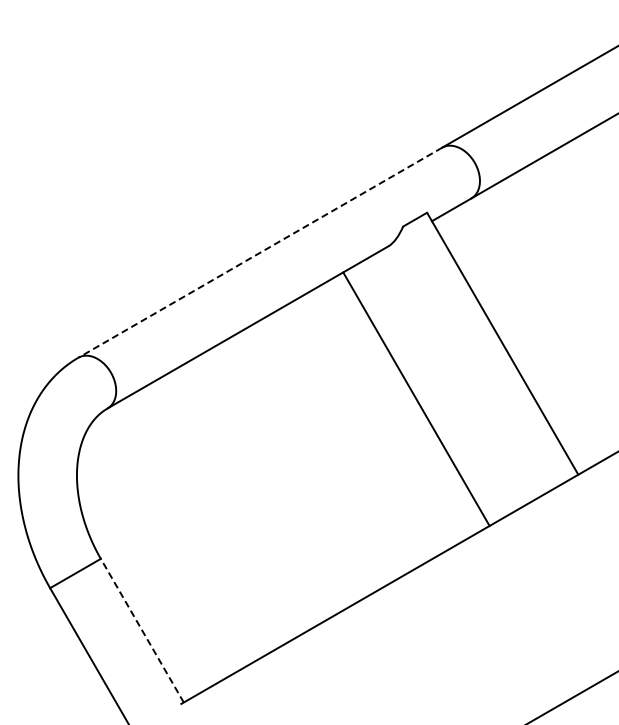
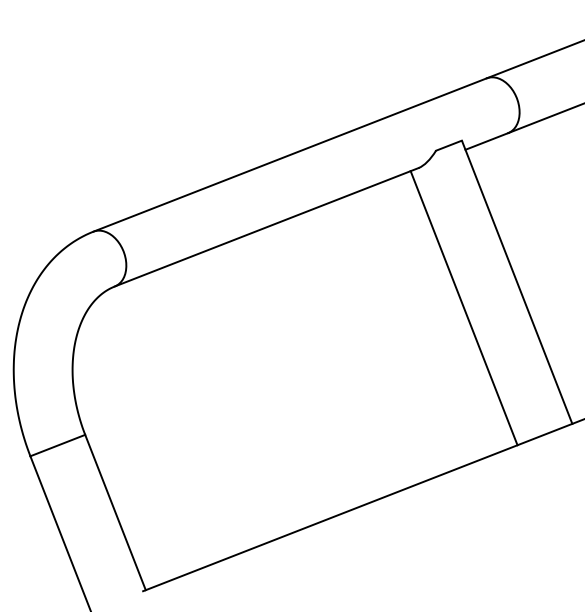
line: (259, 252) -> (289, 154), dashed -> solid
line: (416, 399) -> (464, 308), moved
line: (142, 630) -> (115, 512), dashed -> solid

